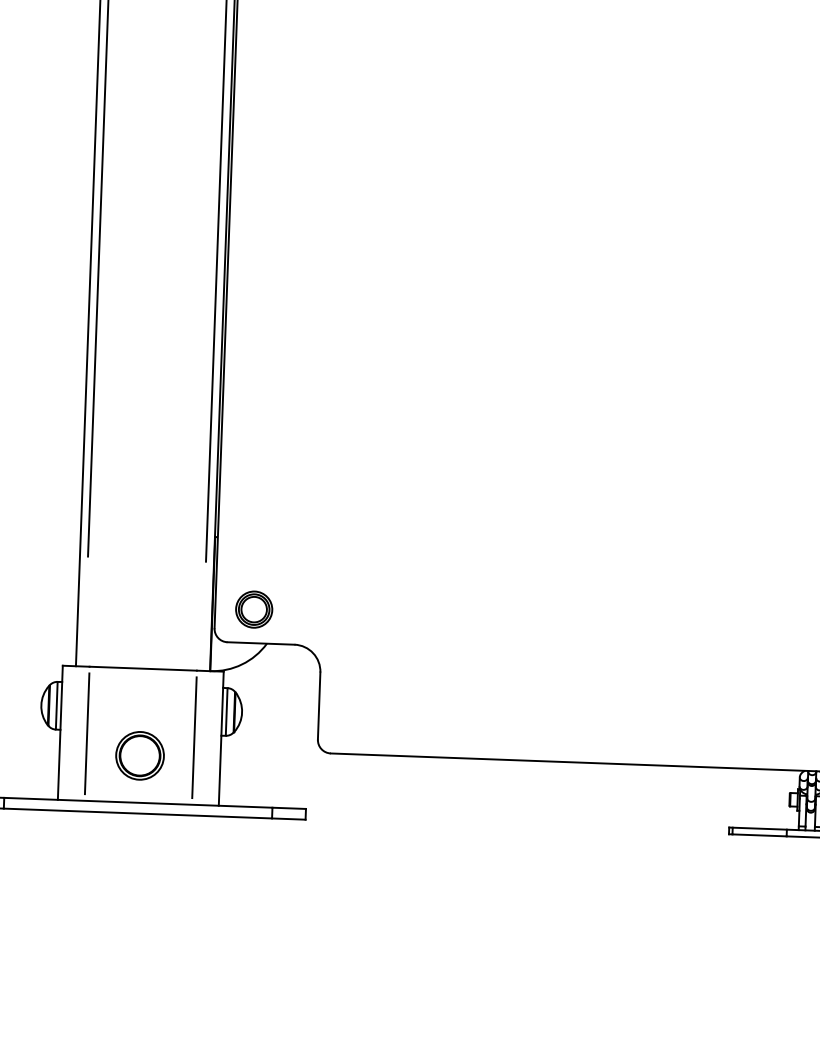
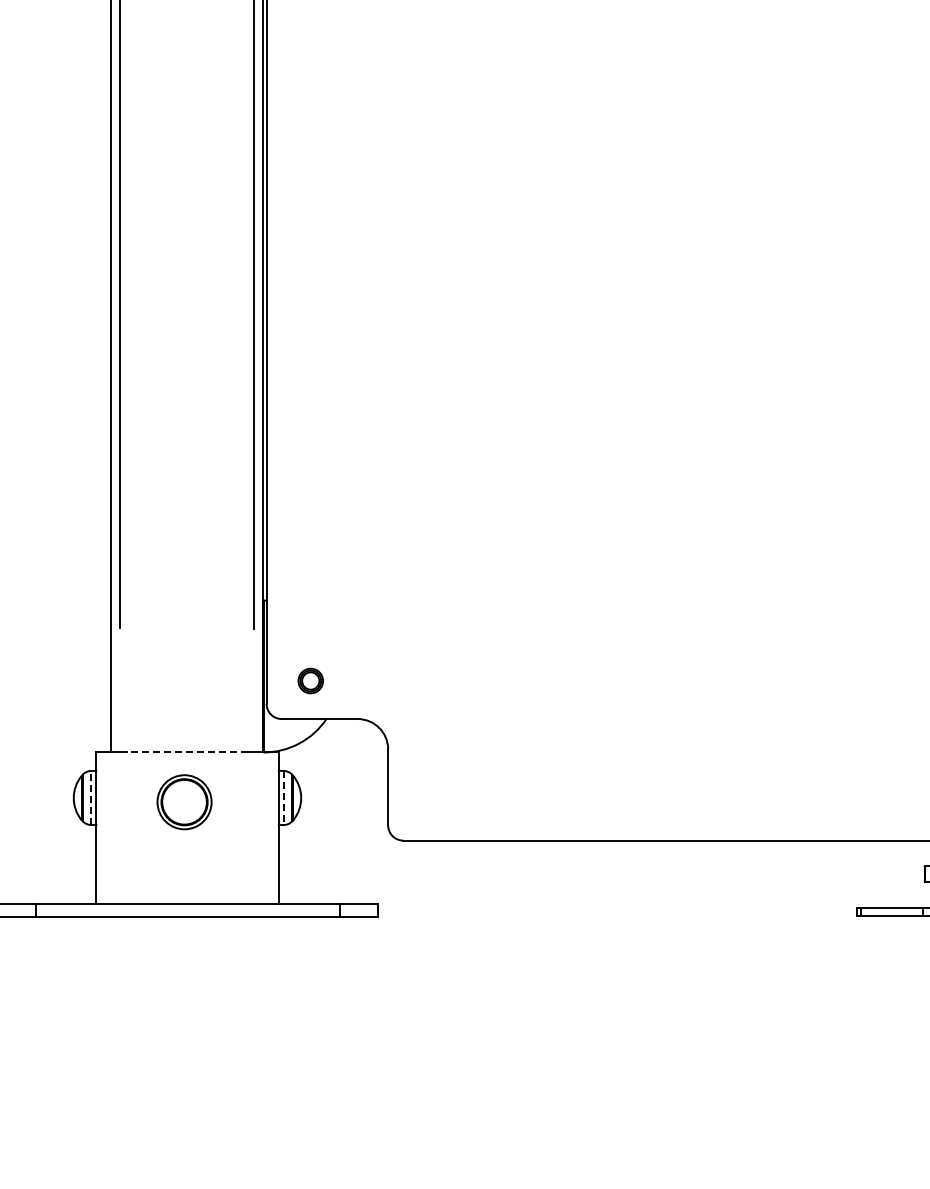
part: (254, 609) -> (310, 680), size x0.6
line: (143, 668) -> (187, 752), solid -> dashed
line: (57, 706) -> (91, 798), solid -> dashed
line: (226, 712) -> (283, 798), solid -> dashed
line: (86, 733) -> (126, 828), removed
line: (194, 737) -> (248, 828), removed
part: (140, 756) -> (184, 802), moved

